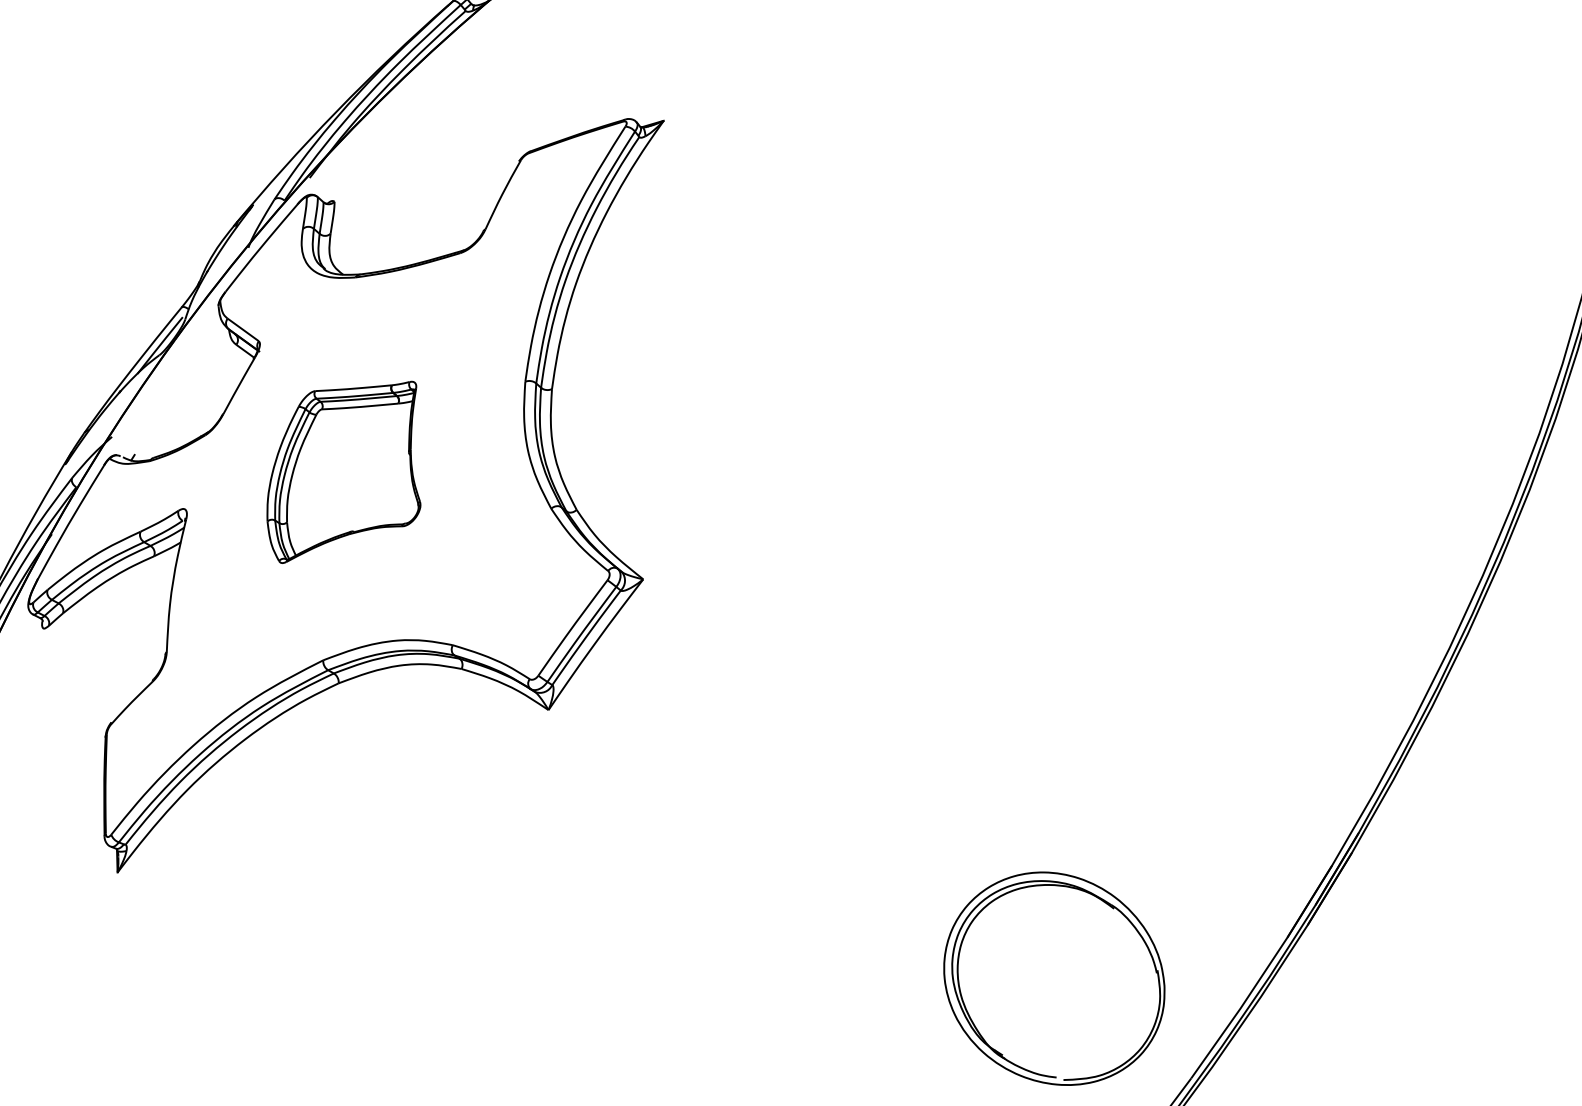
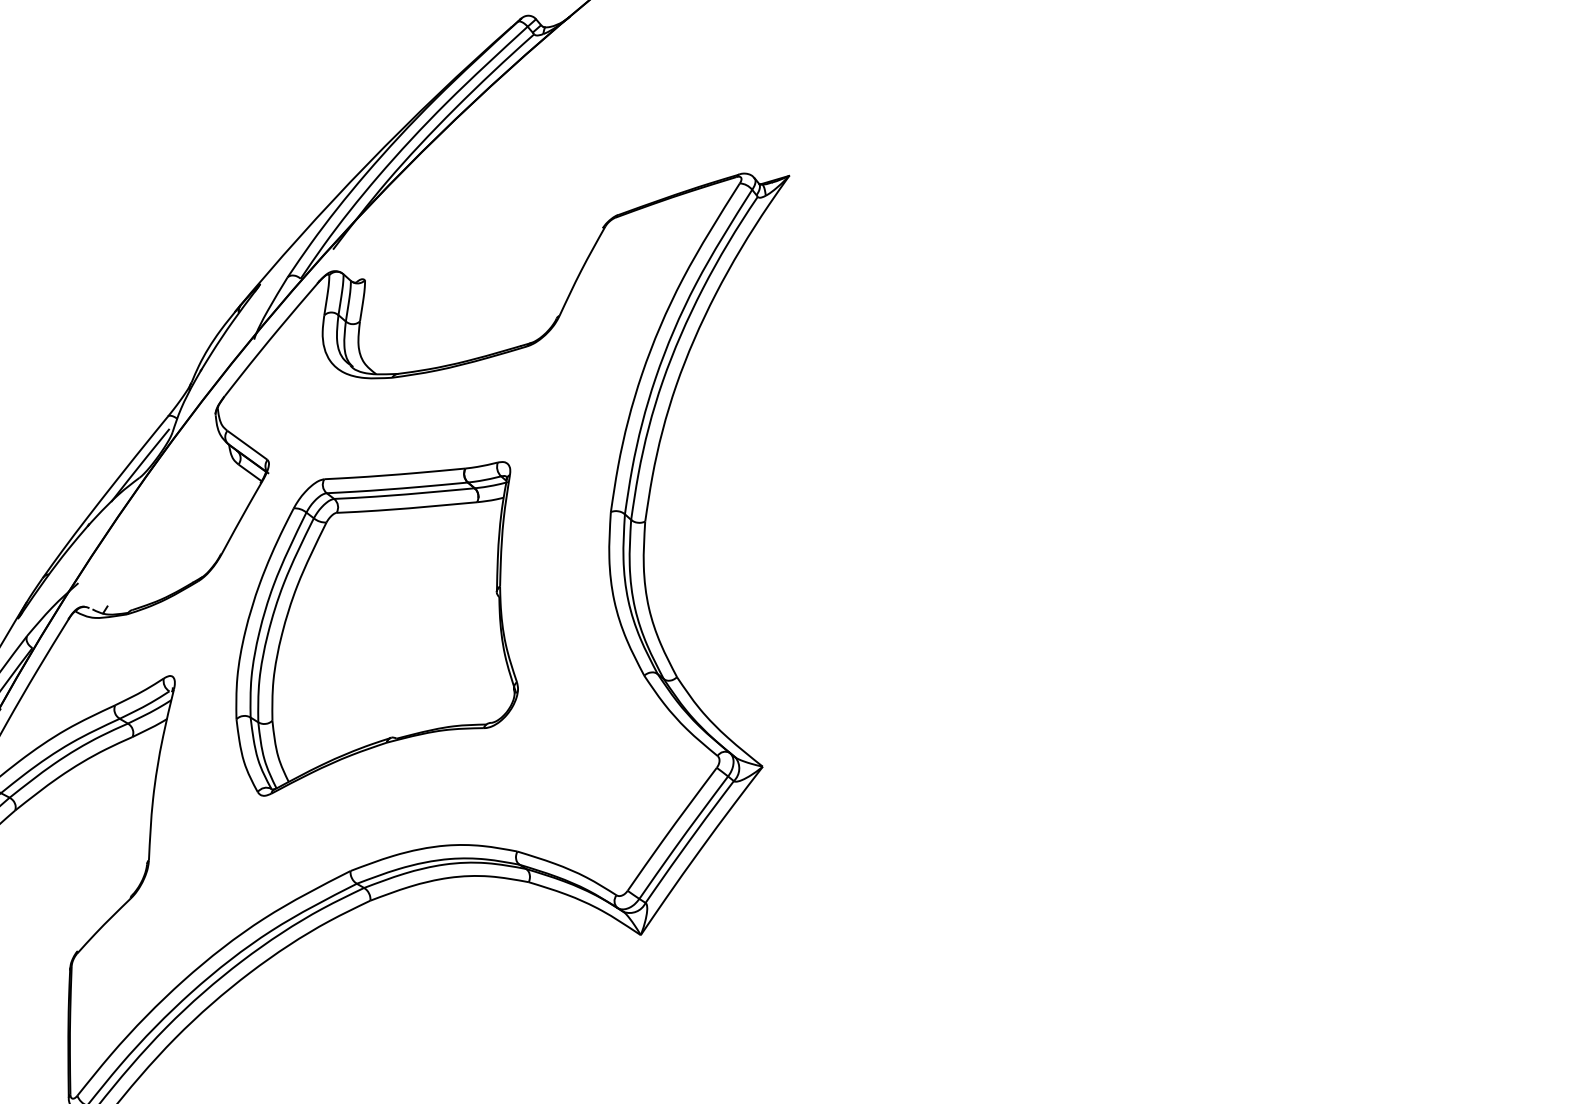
part: (343, 472) -> (376, 629), size x1.43

